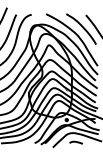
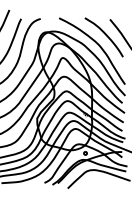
curve: (76, 142) -> (97, 182), removed

